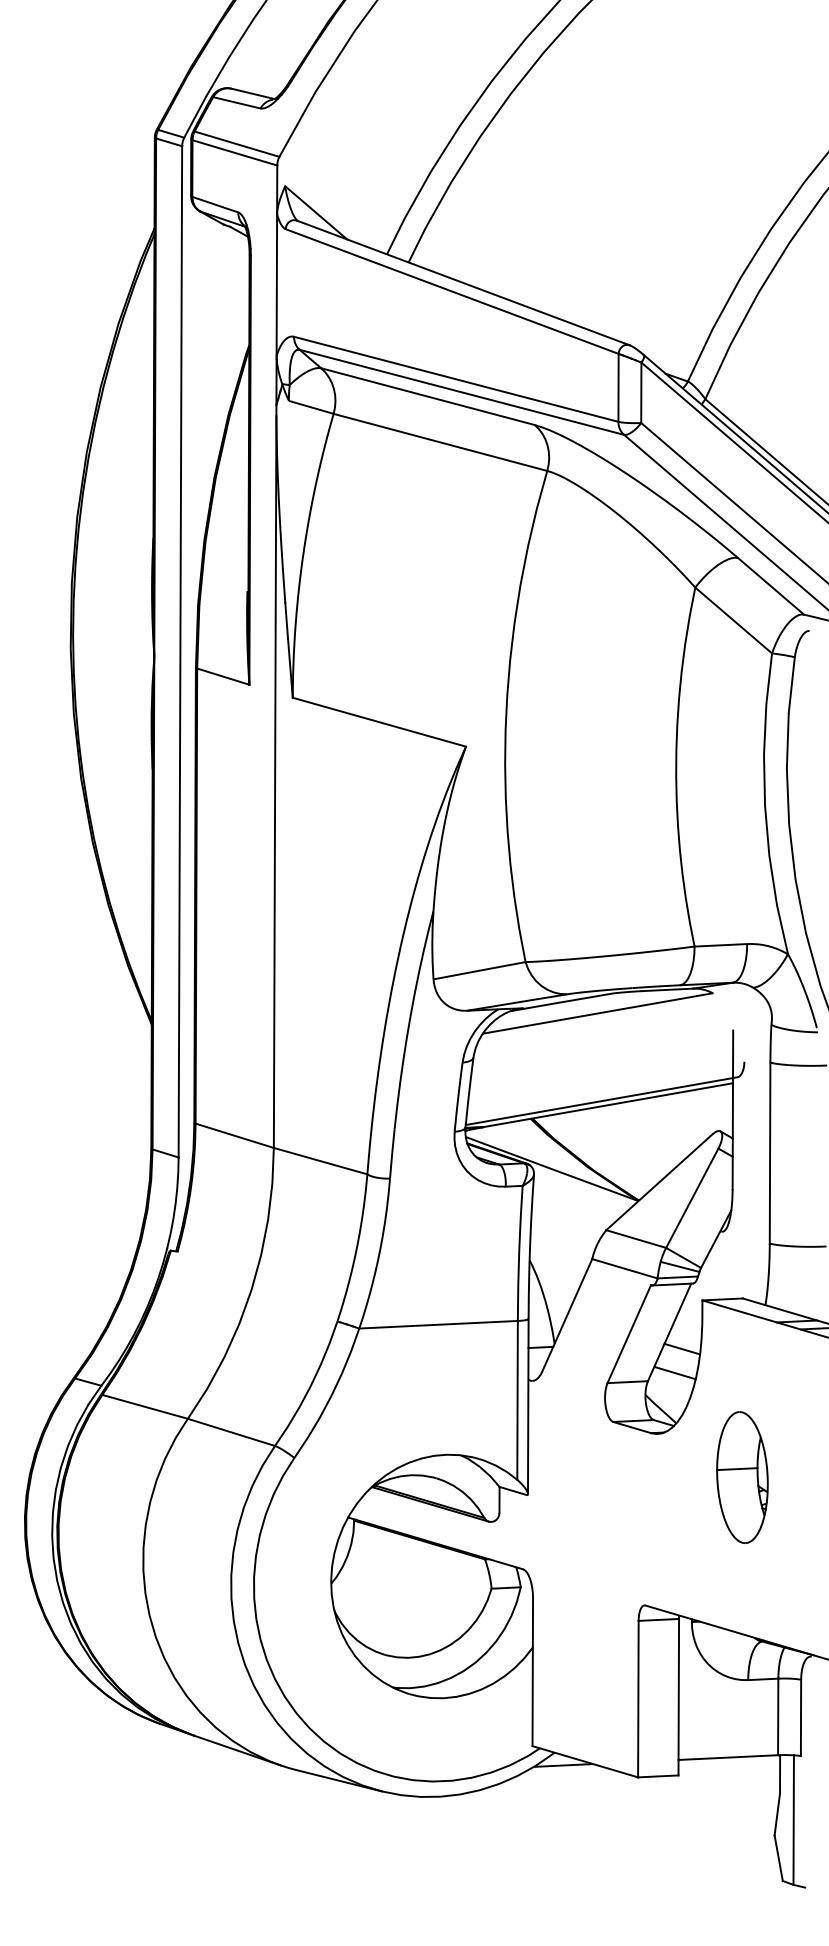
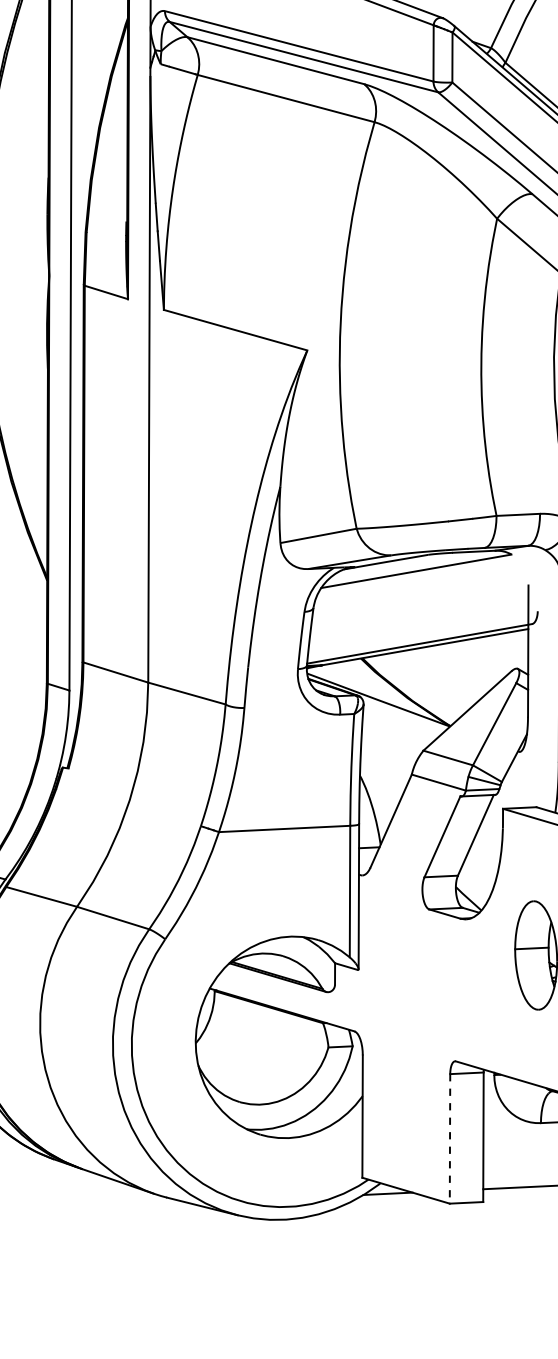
line: (682, 1348) -> (486, 848), removed
line: (674, 1372) -> (479, 868), removed
line: (638, 1699) -> (450, 1139), solid -> dashed

